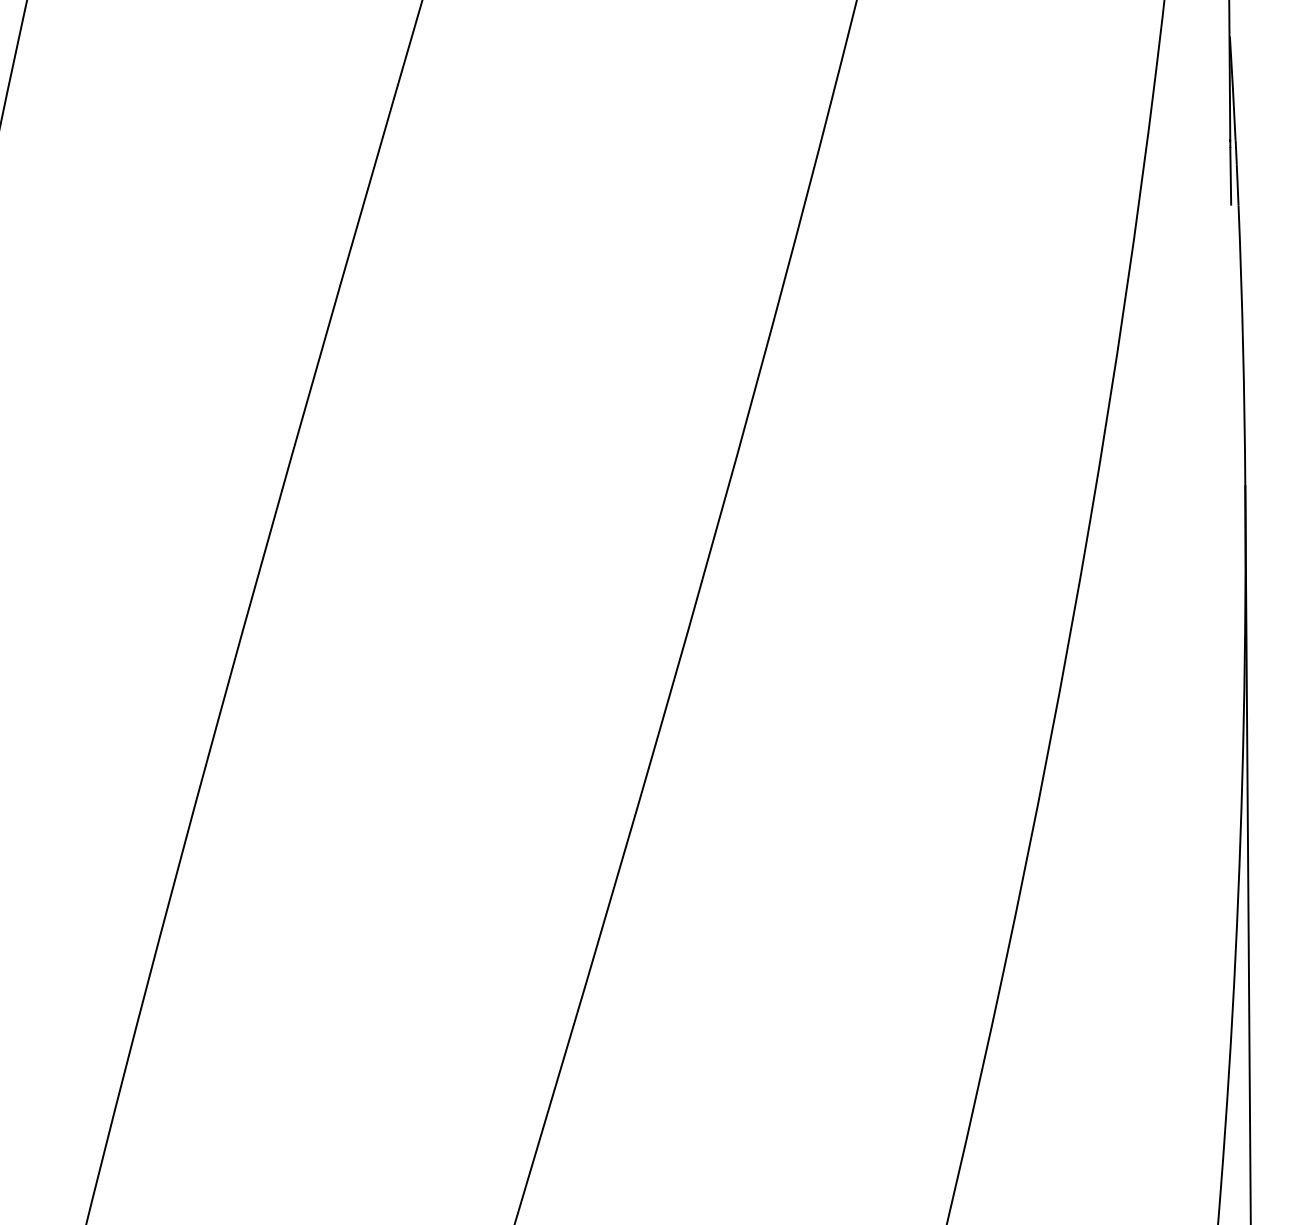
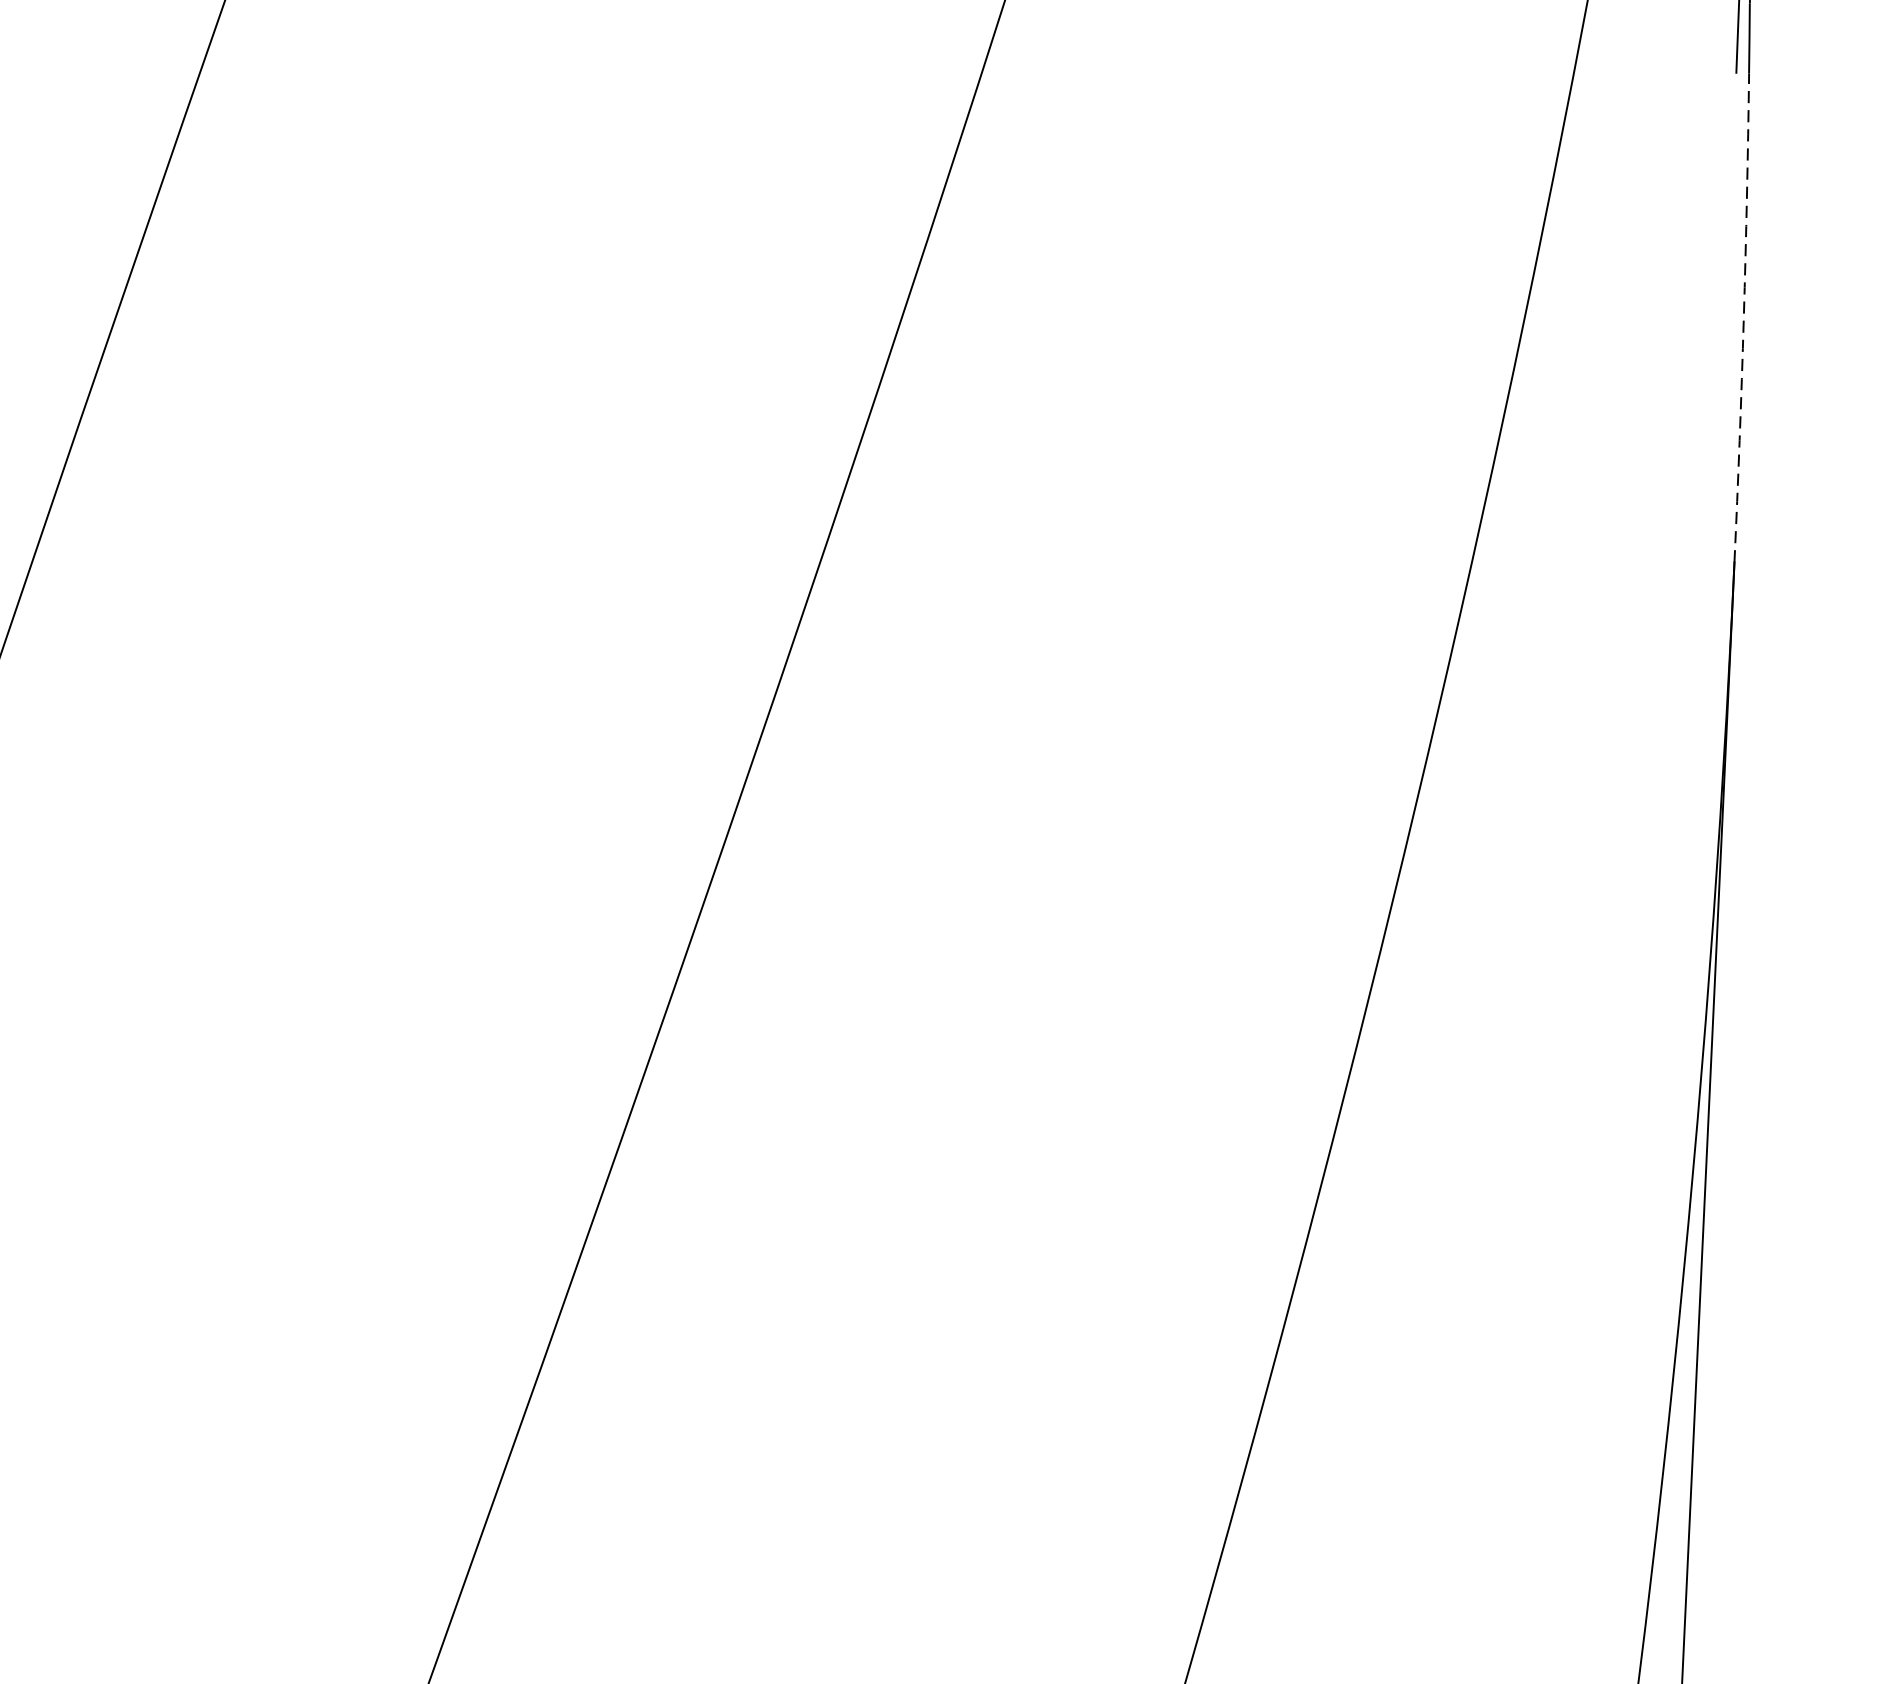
arc: (1243, 345) -> (1744, 317), solid -> dashed

